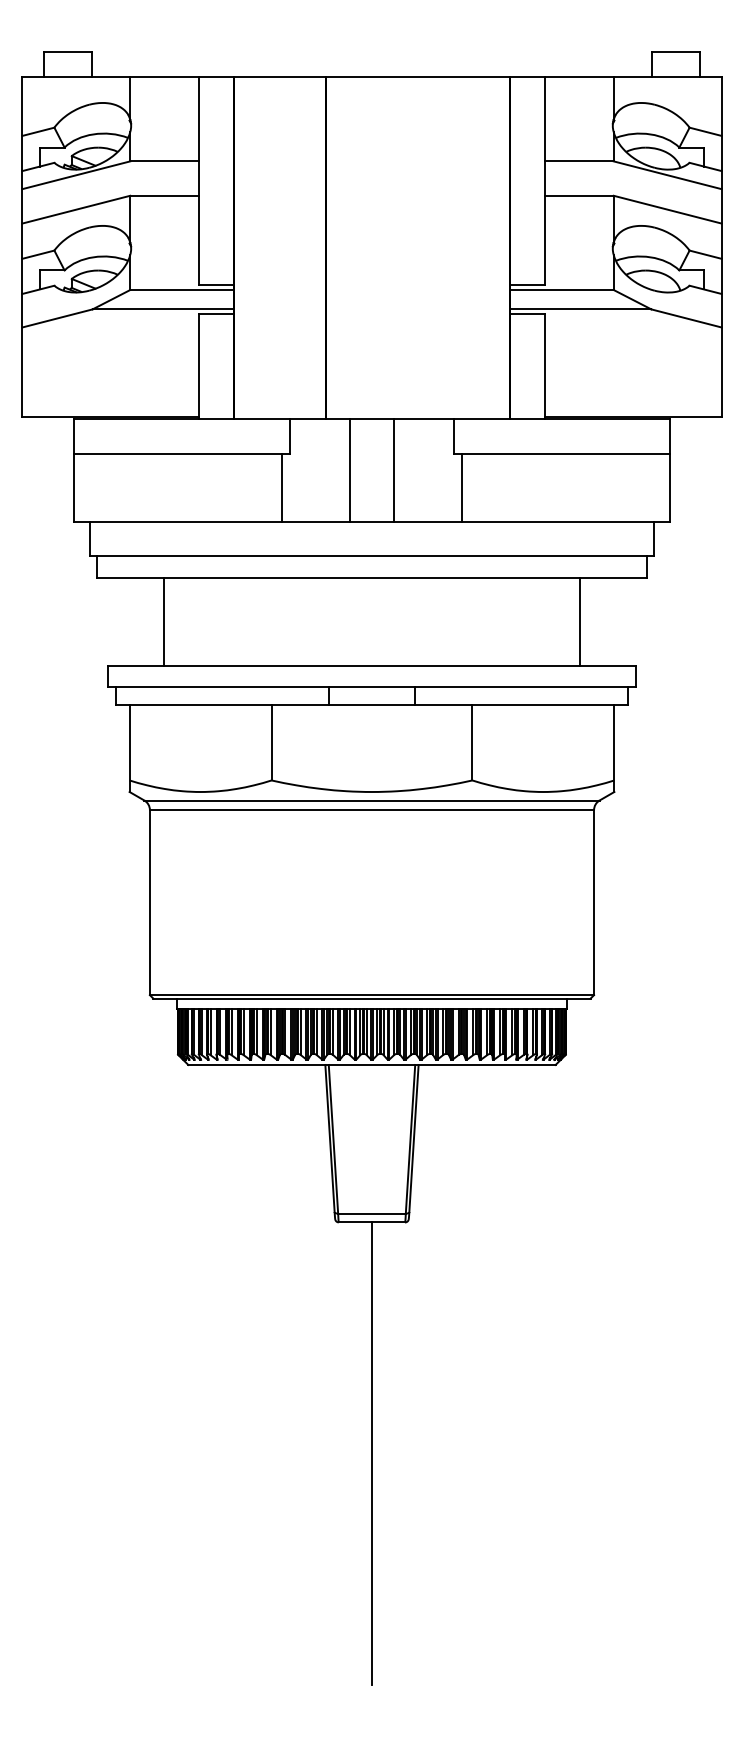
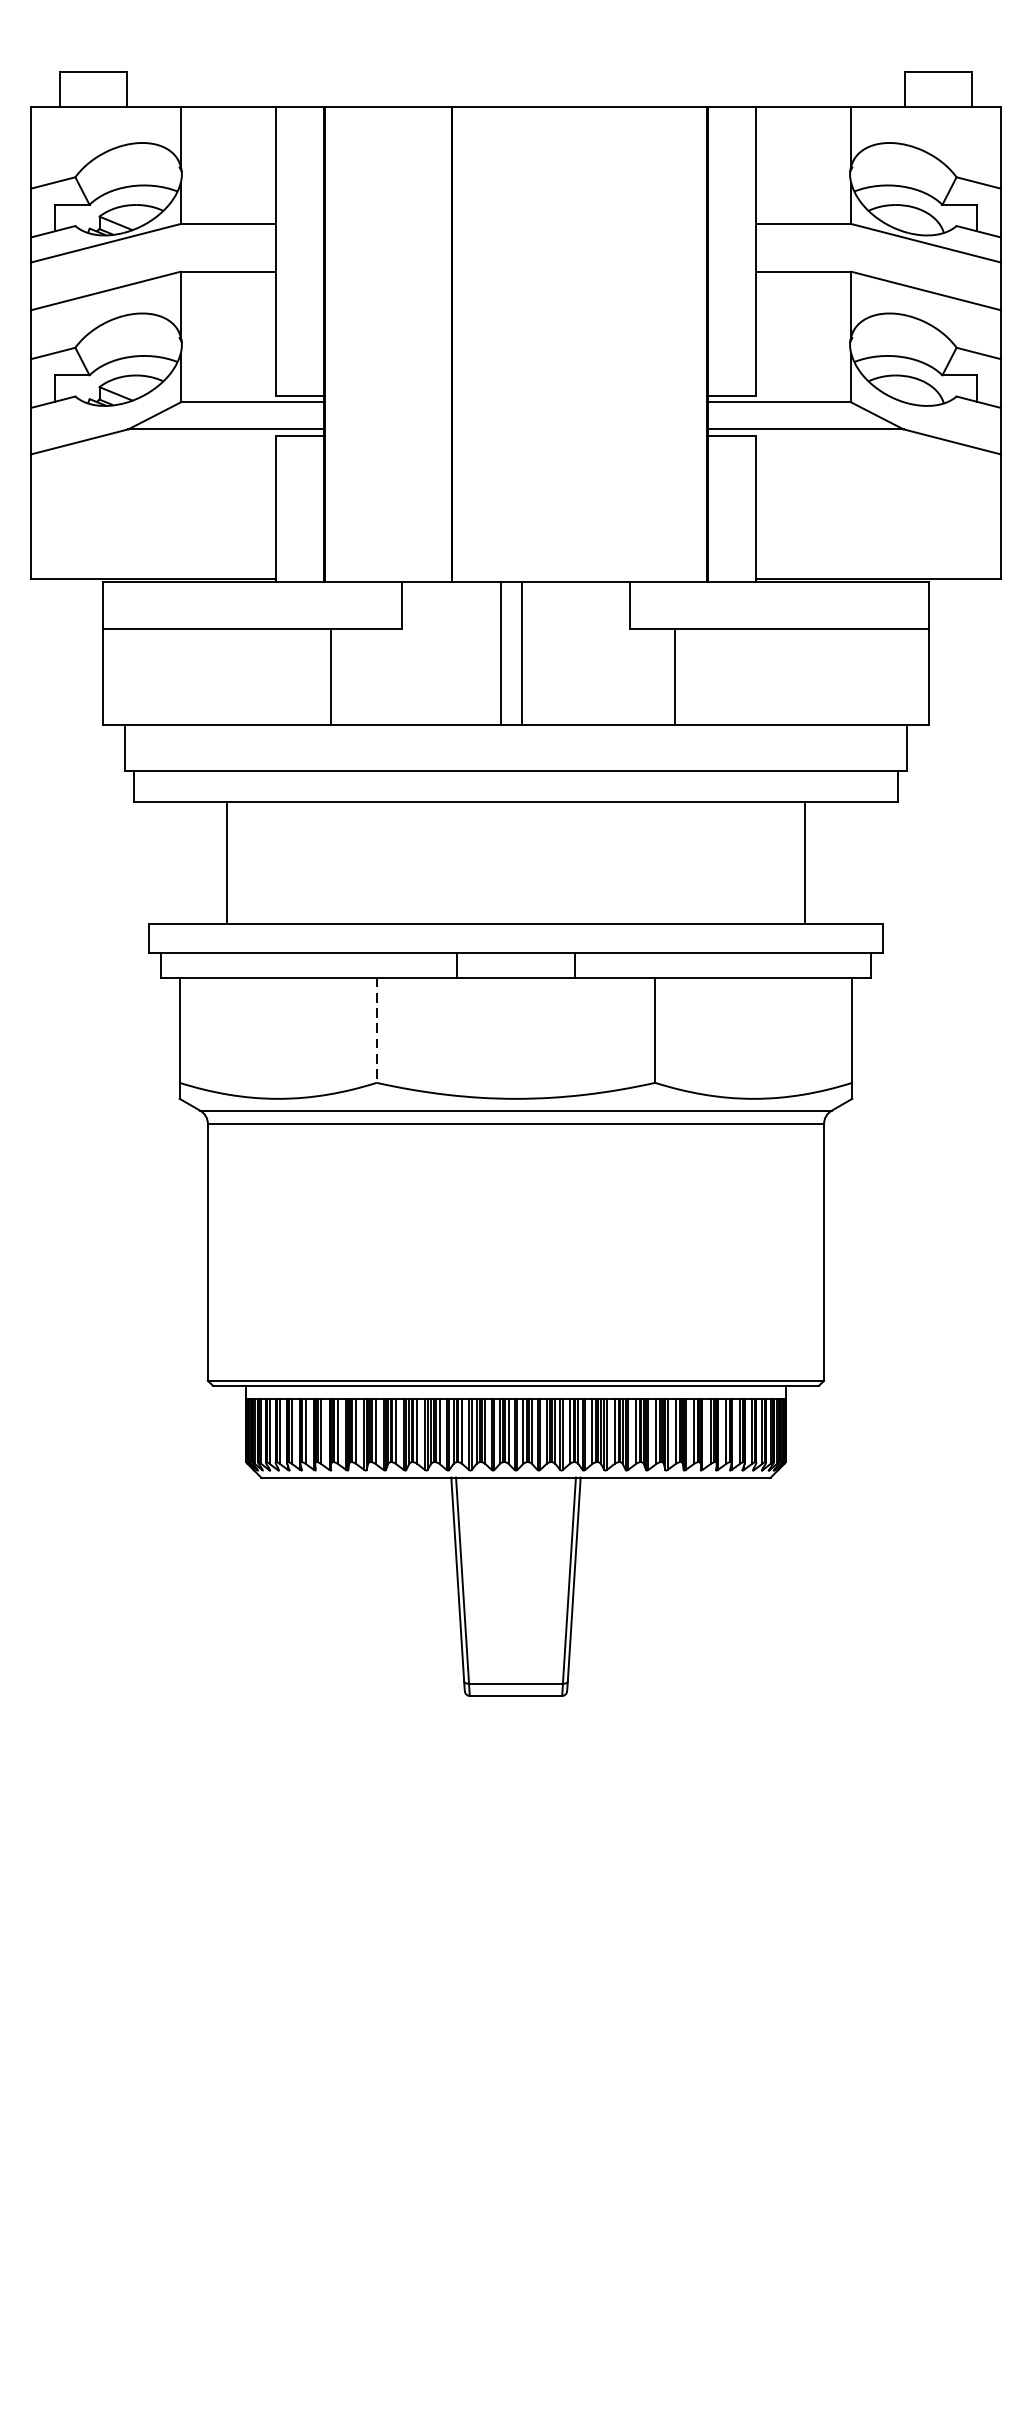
line: (349, 470) -> (520, 652), moved
line: (394, 470) -> (501, 652), moved
line: (281, 487) -> (330, 676), moved
line: (462, 487) -> (674, 676), moved
line: (271, 742) -> (376, 1030), solid -> dashed
line: (371, 1453) -> (515, 2016), removed

